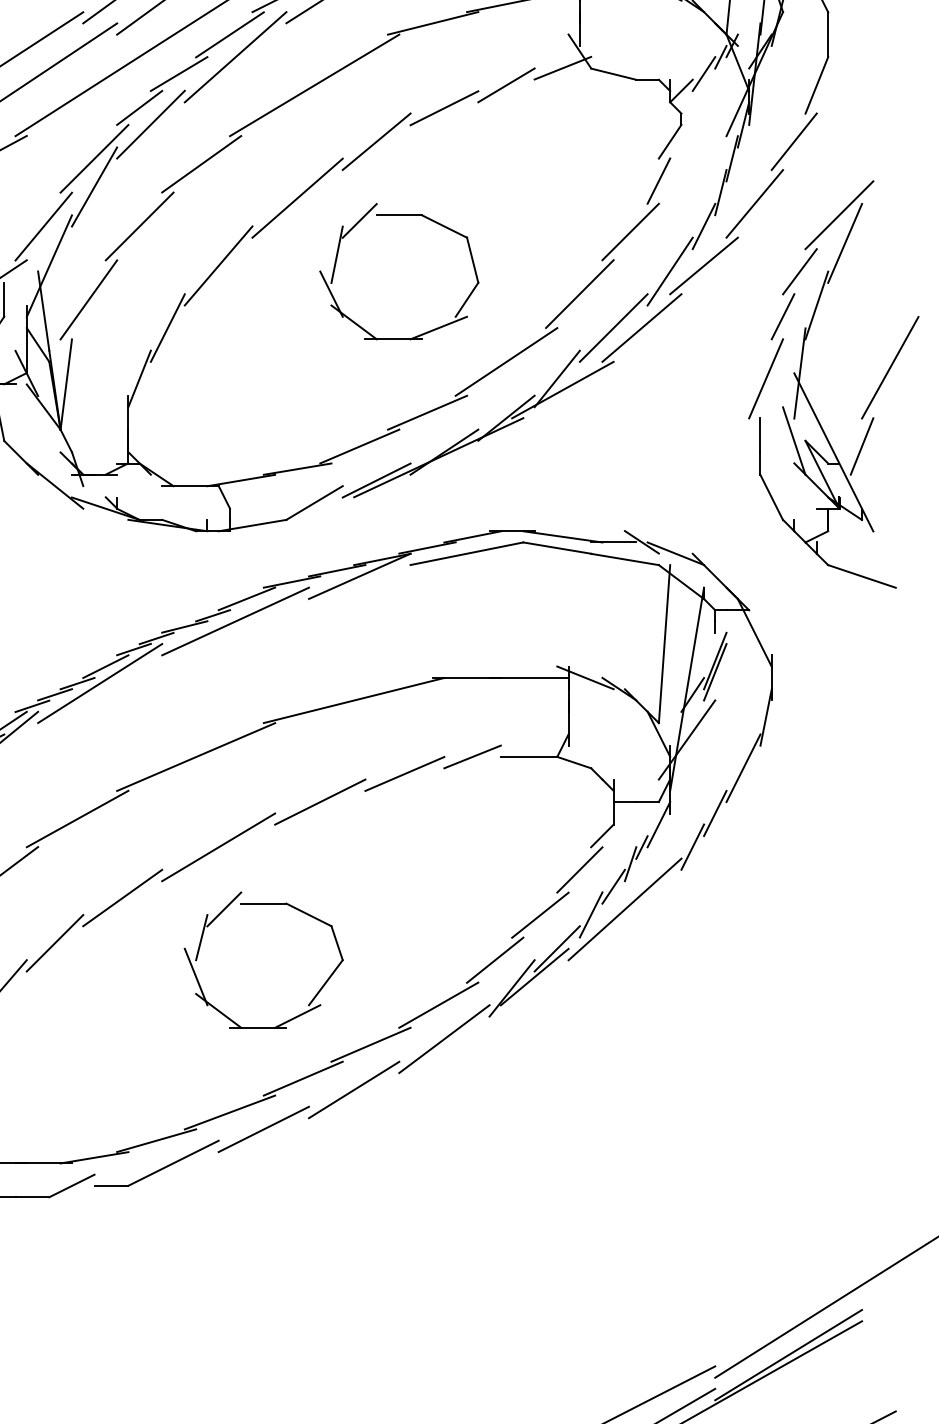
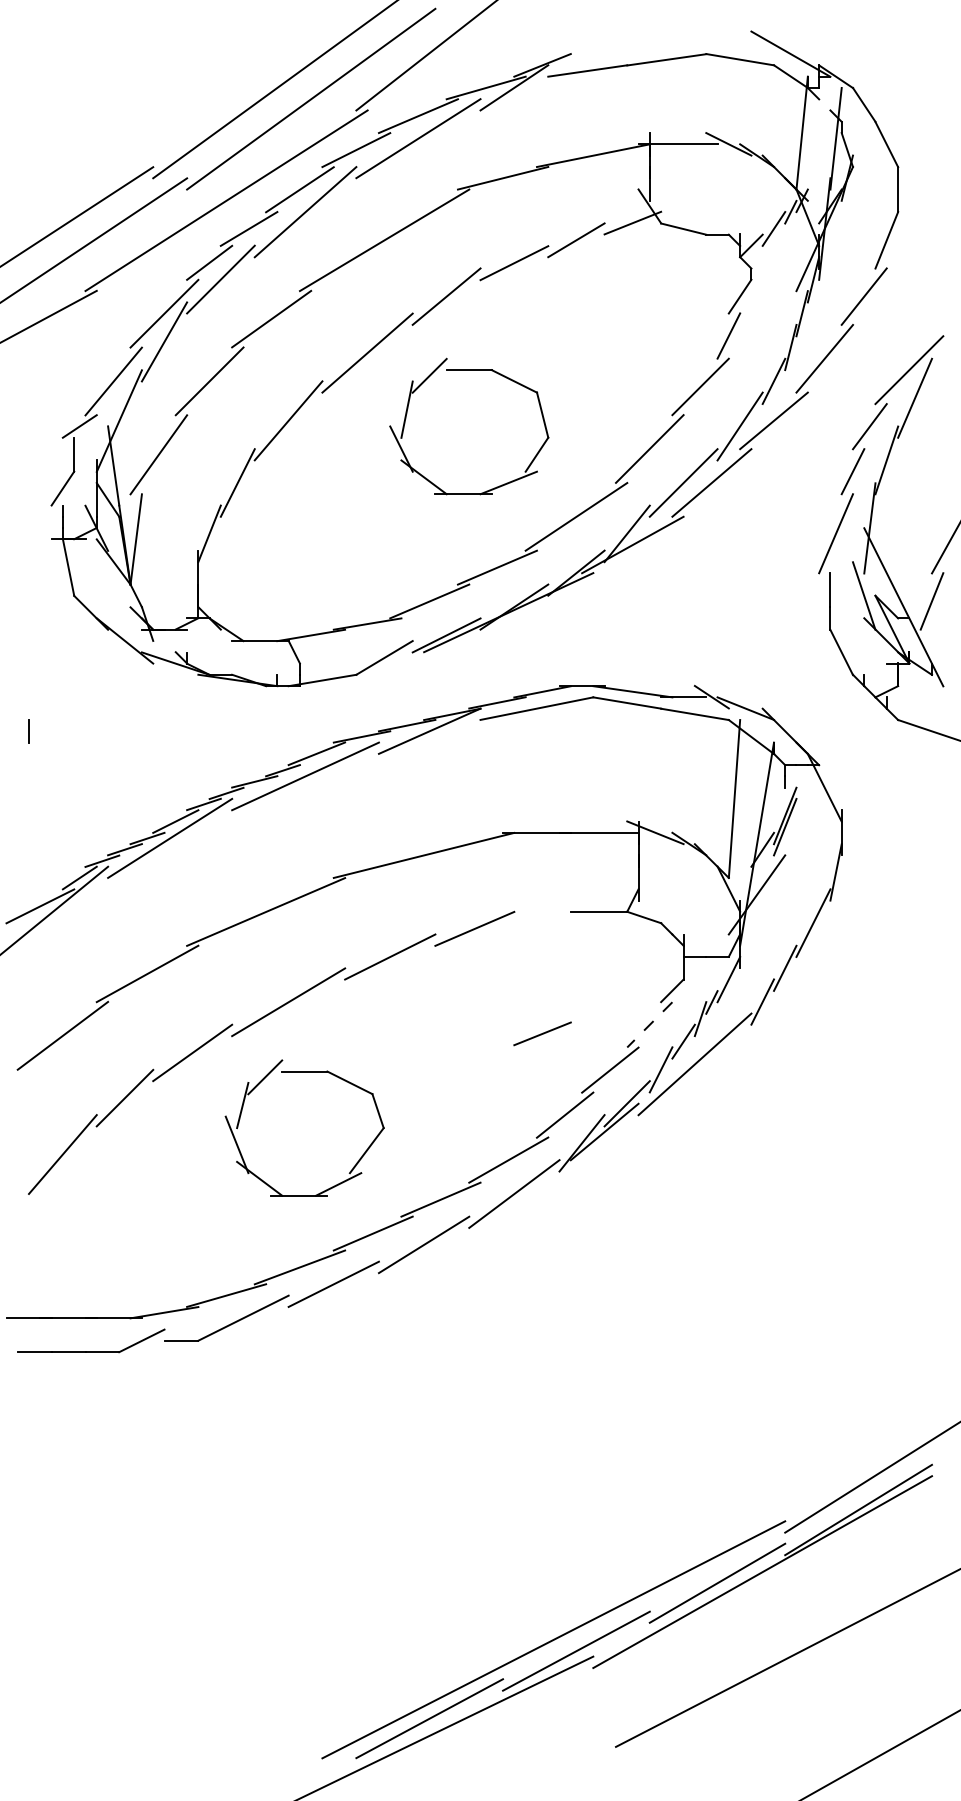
line: (472, 756) -> (542, 1033), moved
line: (579, 869) -> (649, 1024), solid -> dashed
part: (263, 904) -> (304, 1072), moved

